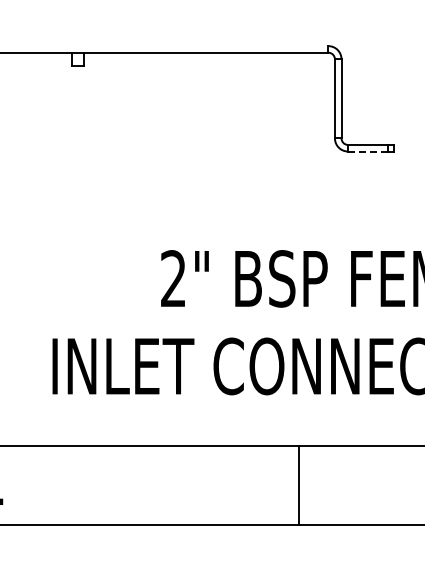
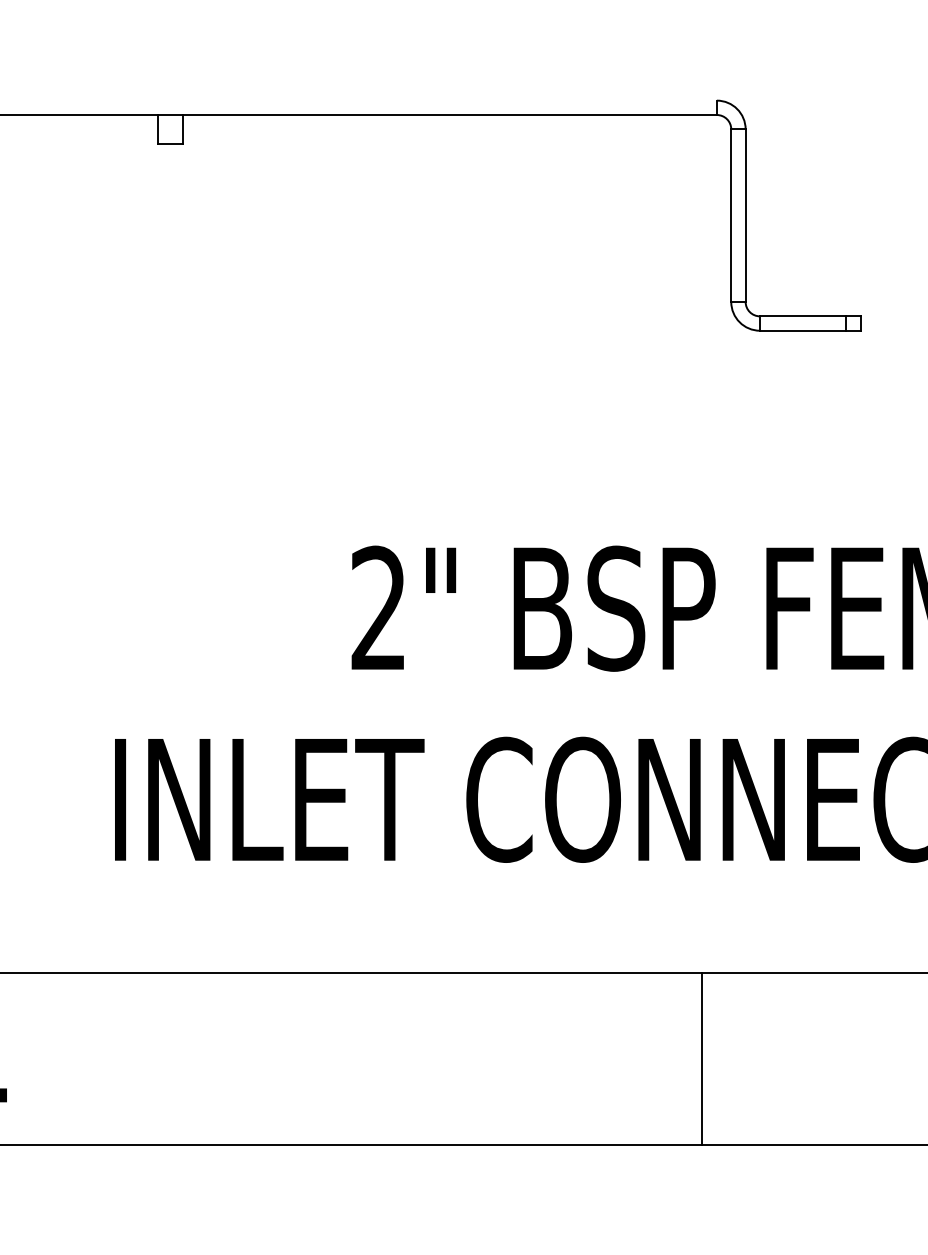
line: (367, 151) -> (802, 330), dashed -> solid
line: (299, 484) -> (701, 1057), moved

